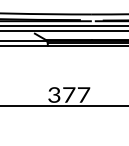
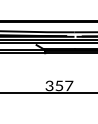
text: (69, 94) -> (59, 85), 377 -> 357

